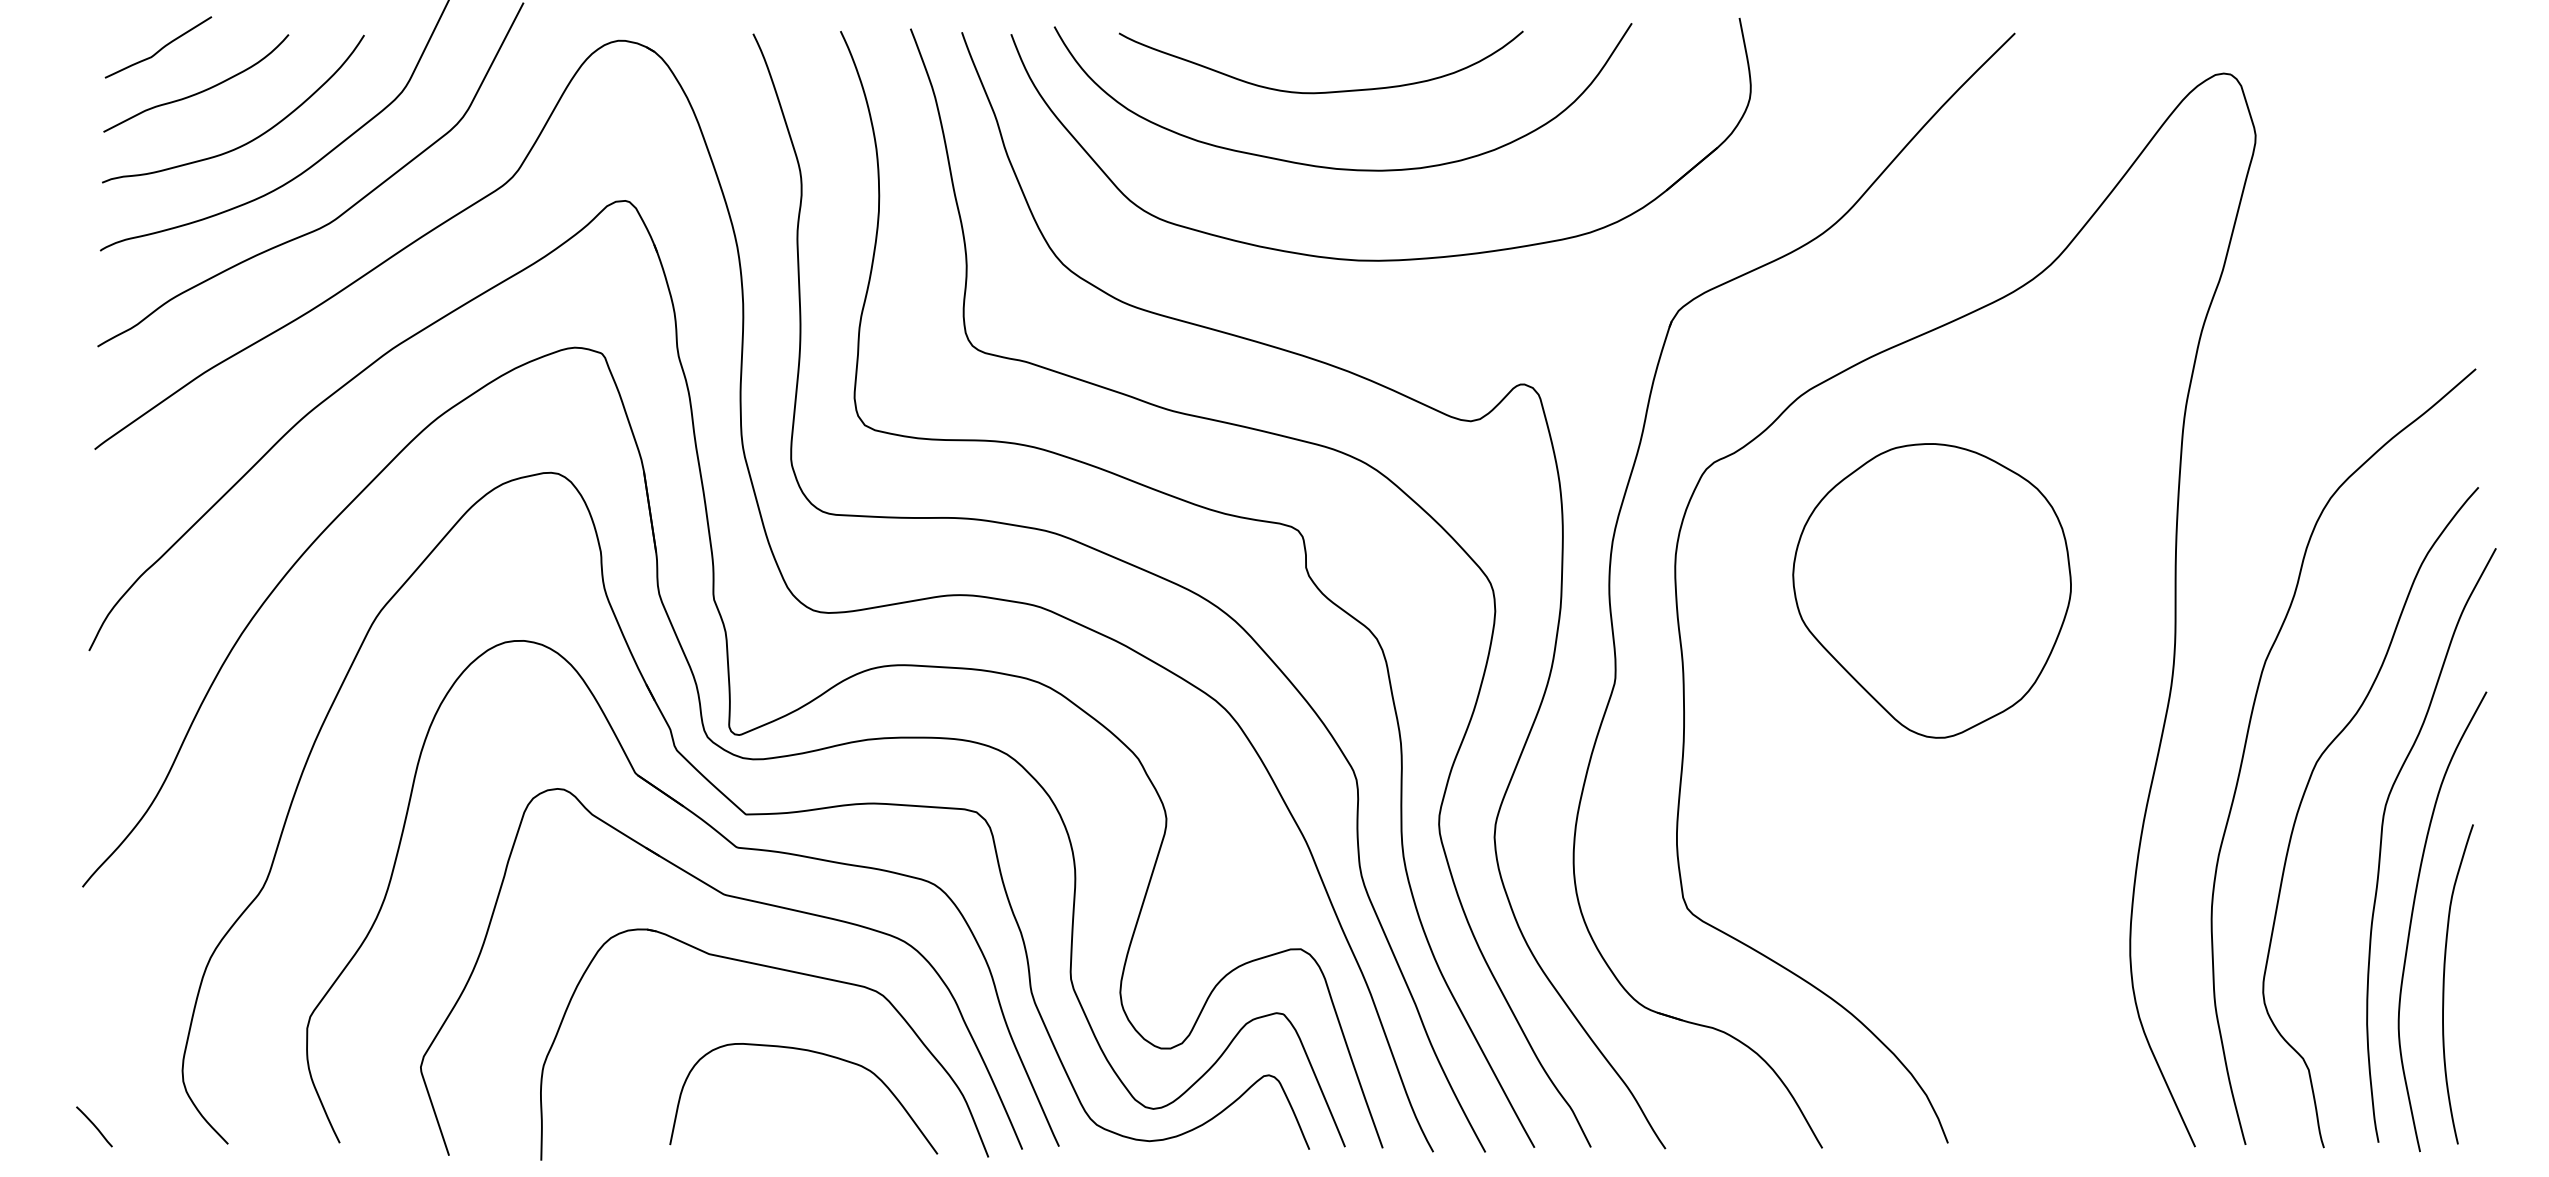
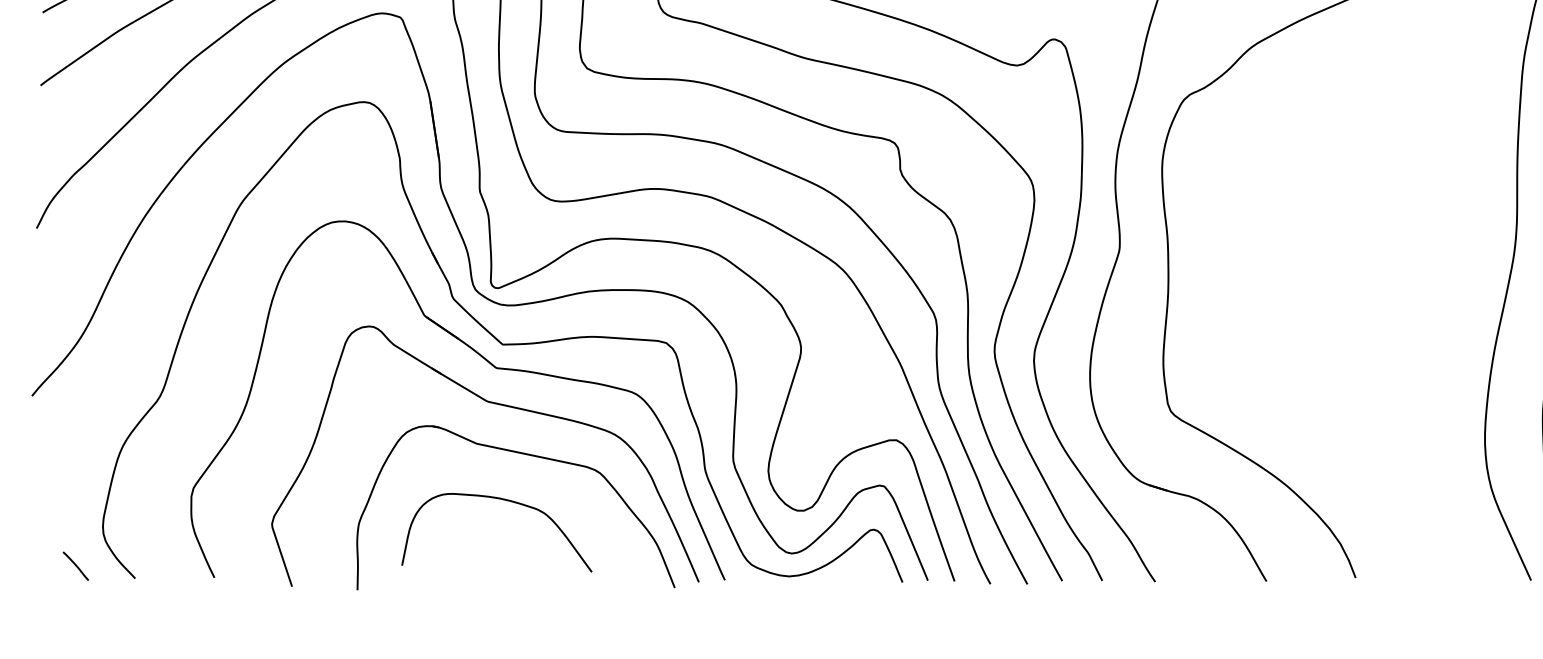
part: (1931, 590) -> (1344, 185), removed
curve: (815, 1053) -> (505, 500), moved
curve: (94, 1126) -> (75, 566), moved

